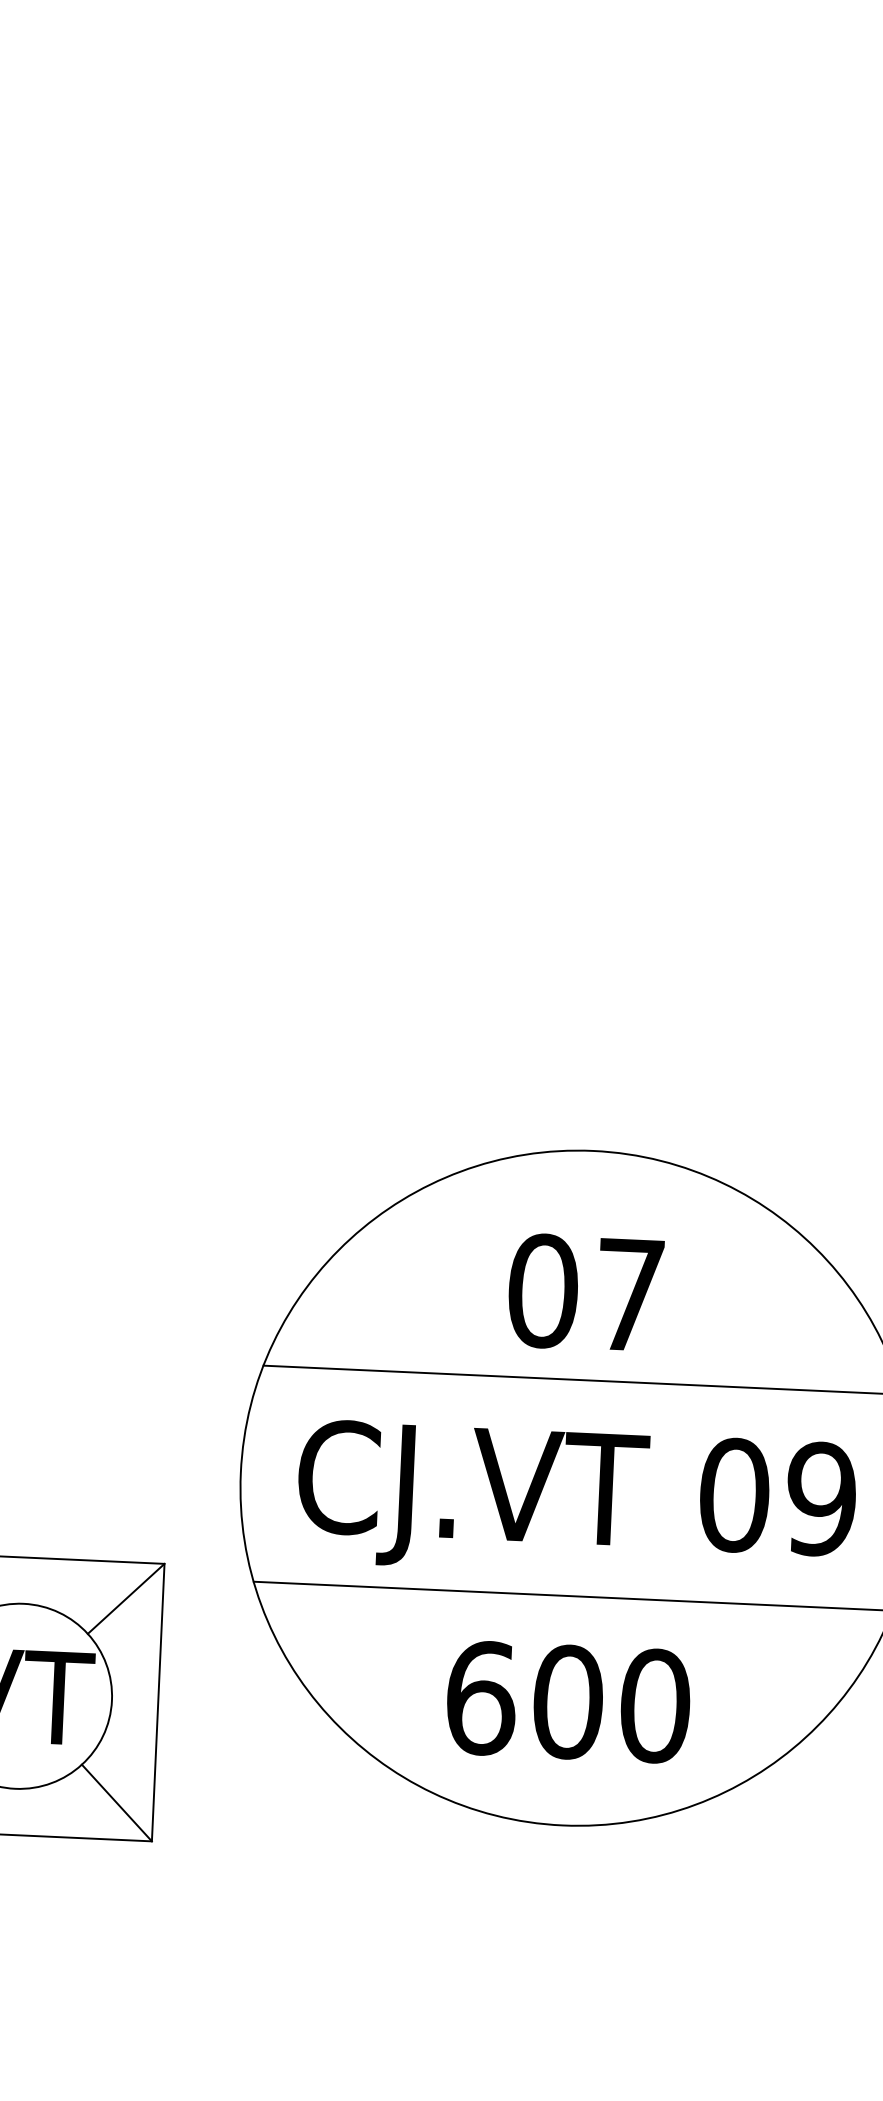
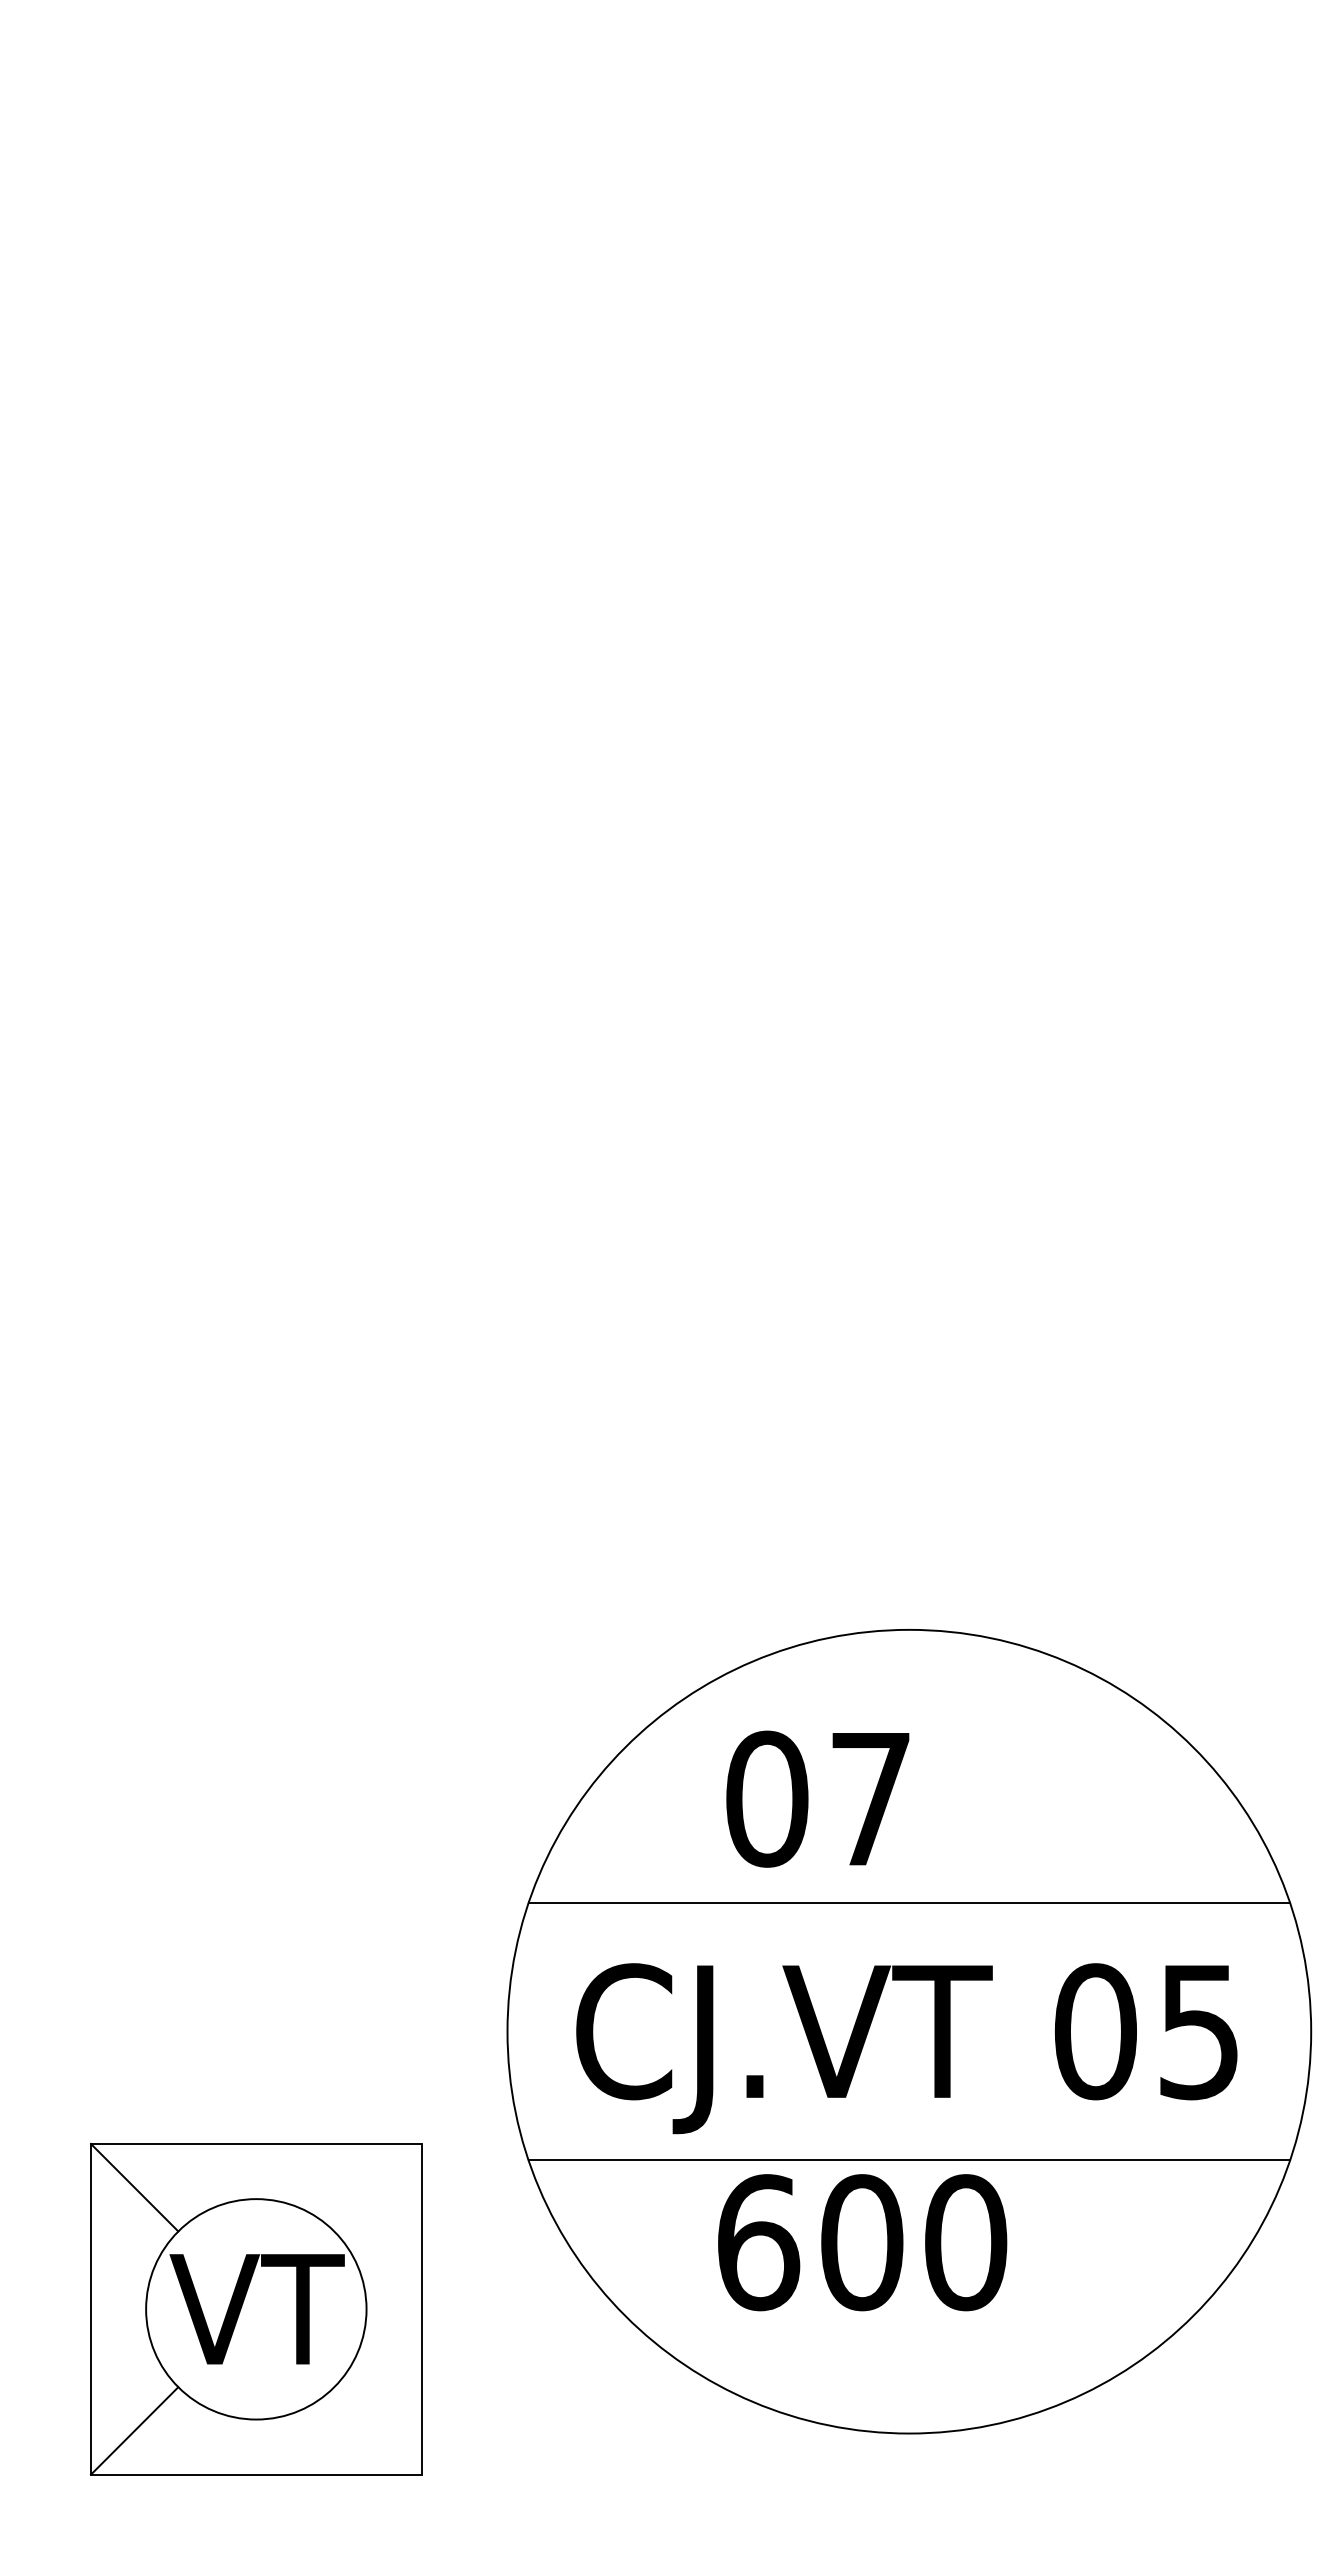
text: (585, 1292) -> (817, 1798), moved
text: (821, 1499) -> (1199, 2031), 09 -> 05
line: (125, 1598) -> (377, 2187), removed
text: (568, 1702) -> (862, 2242), moved
line: (116, 1802) -> (377, 2430), removed

